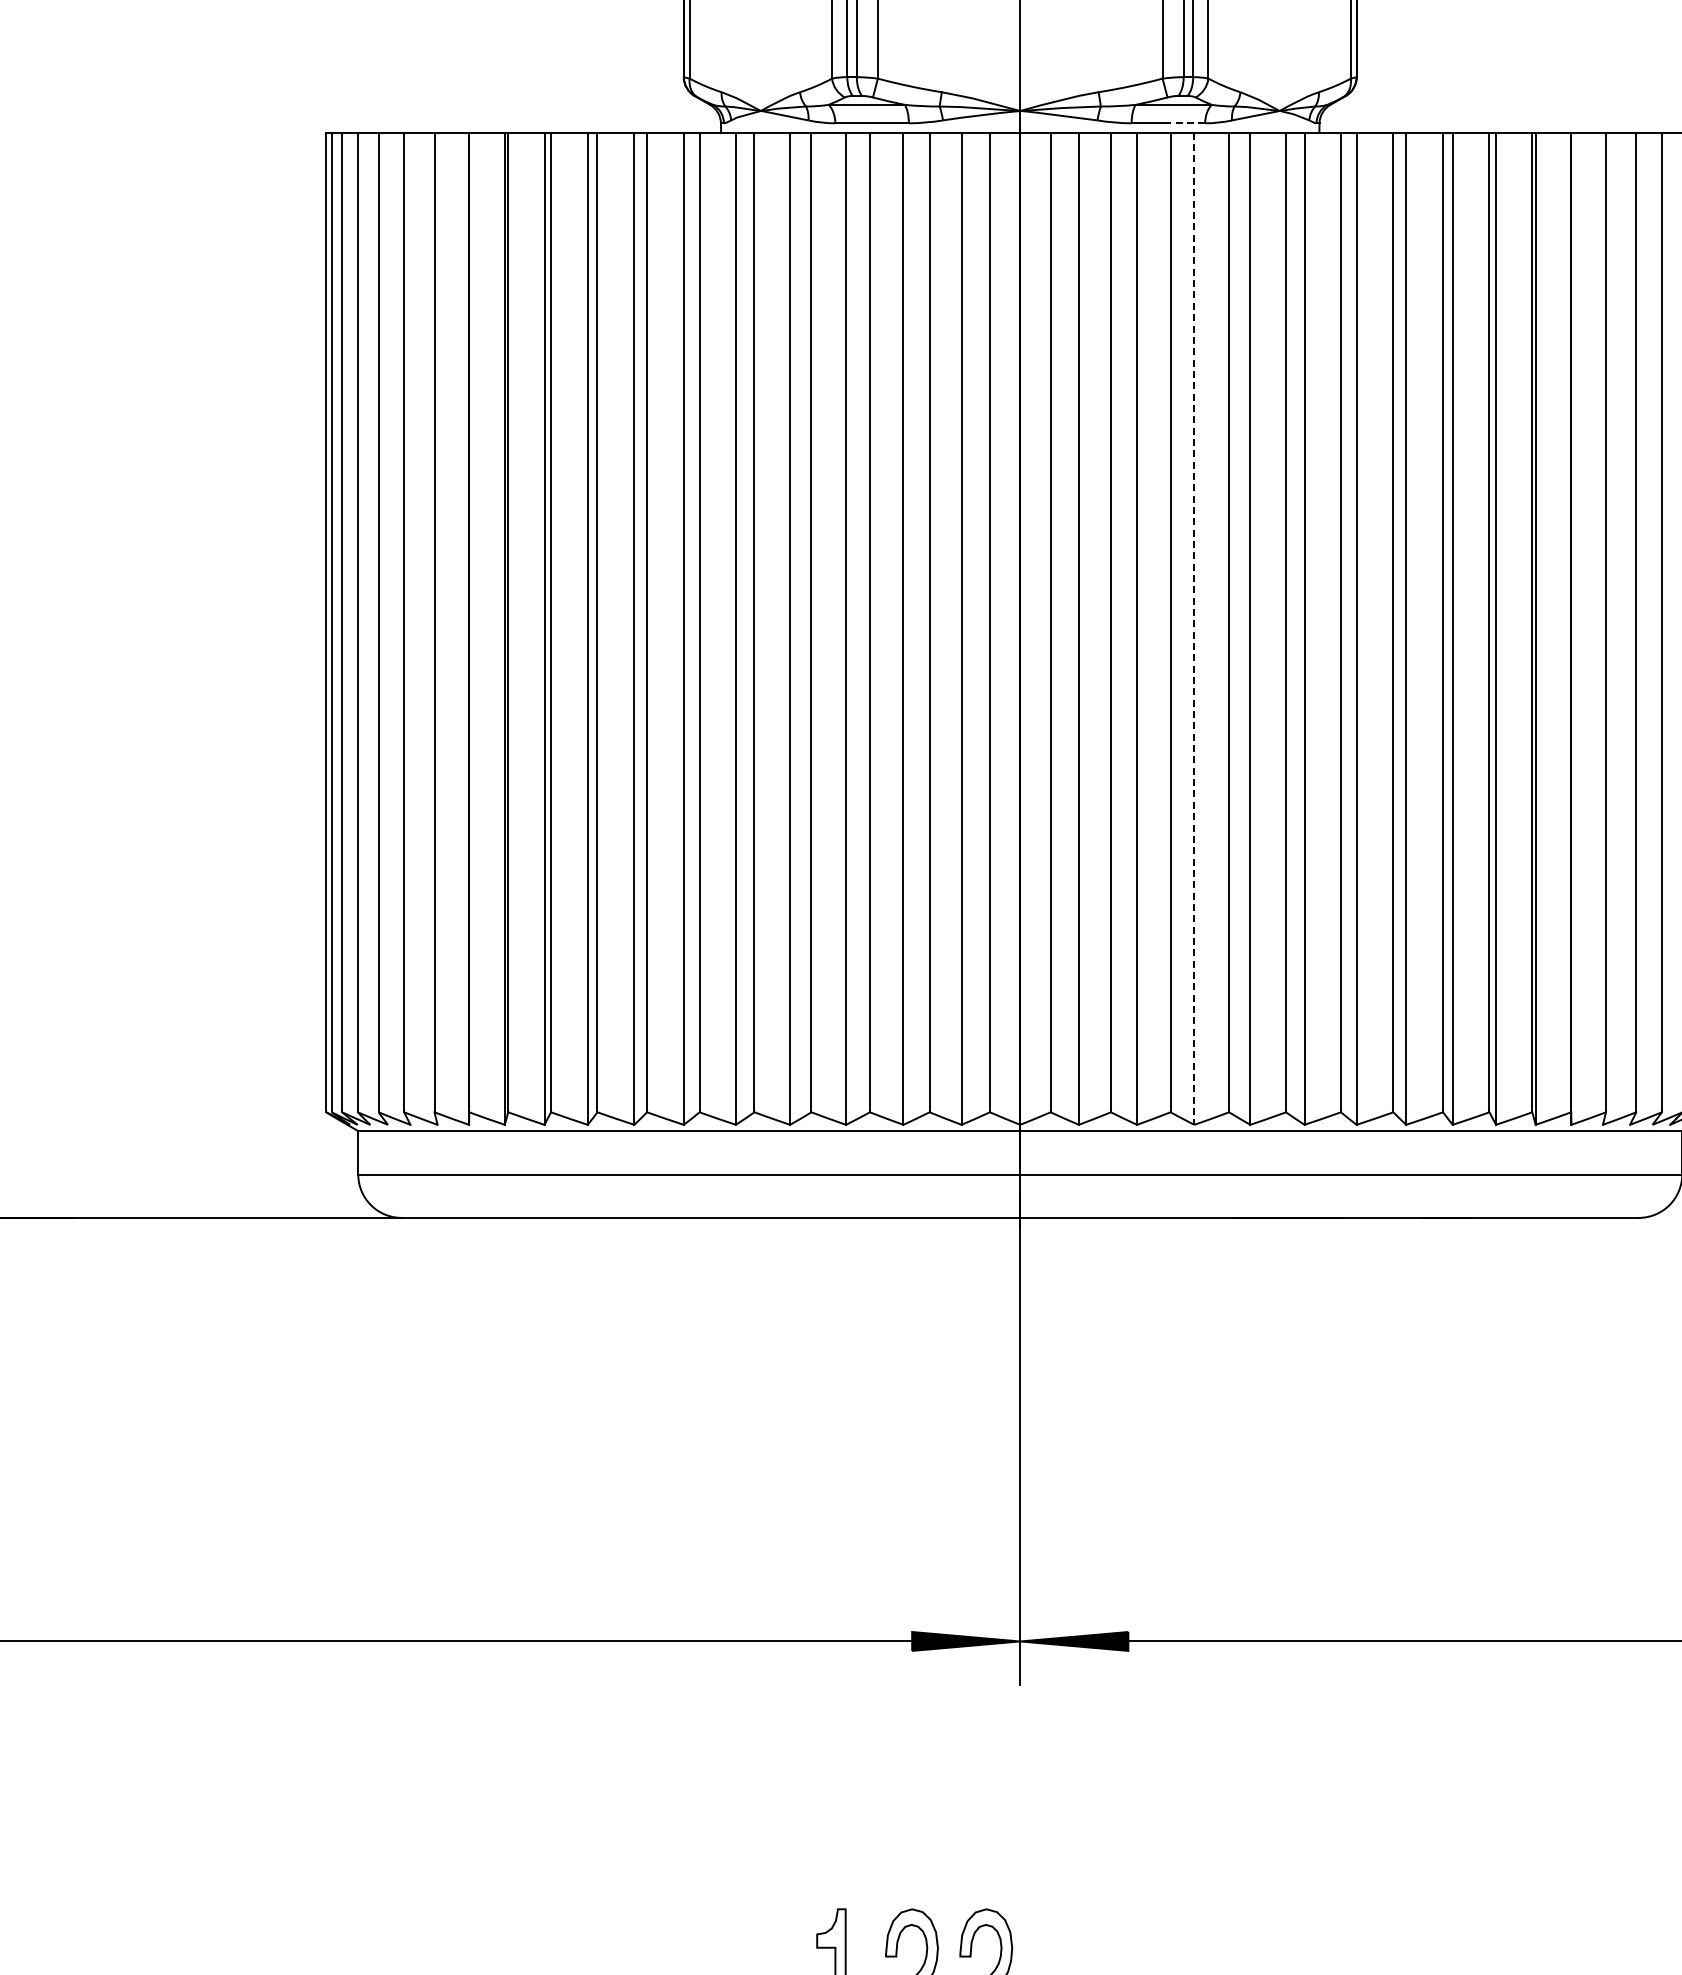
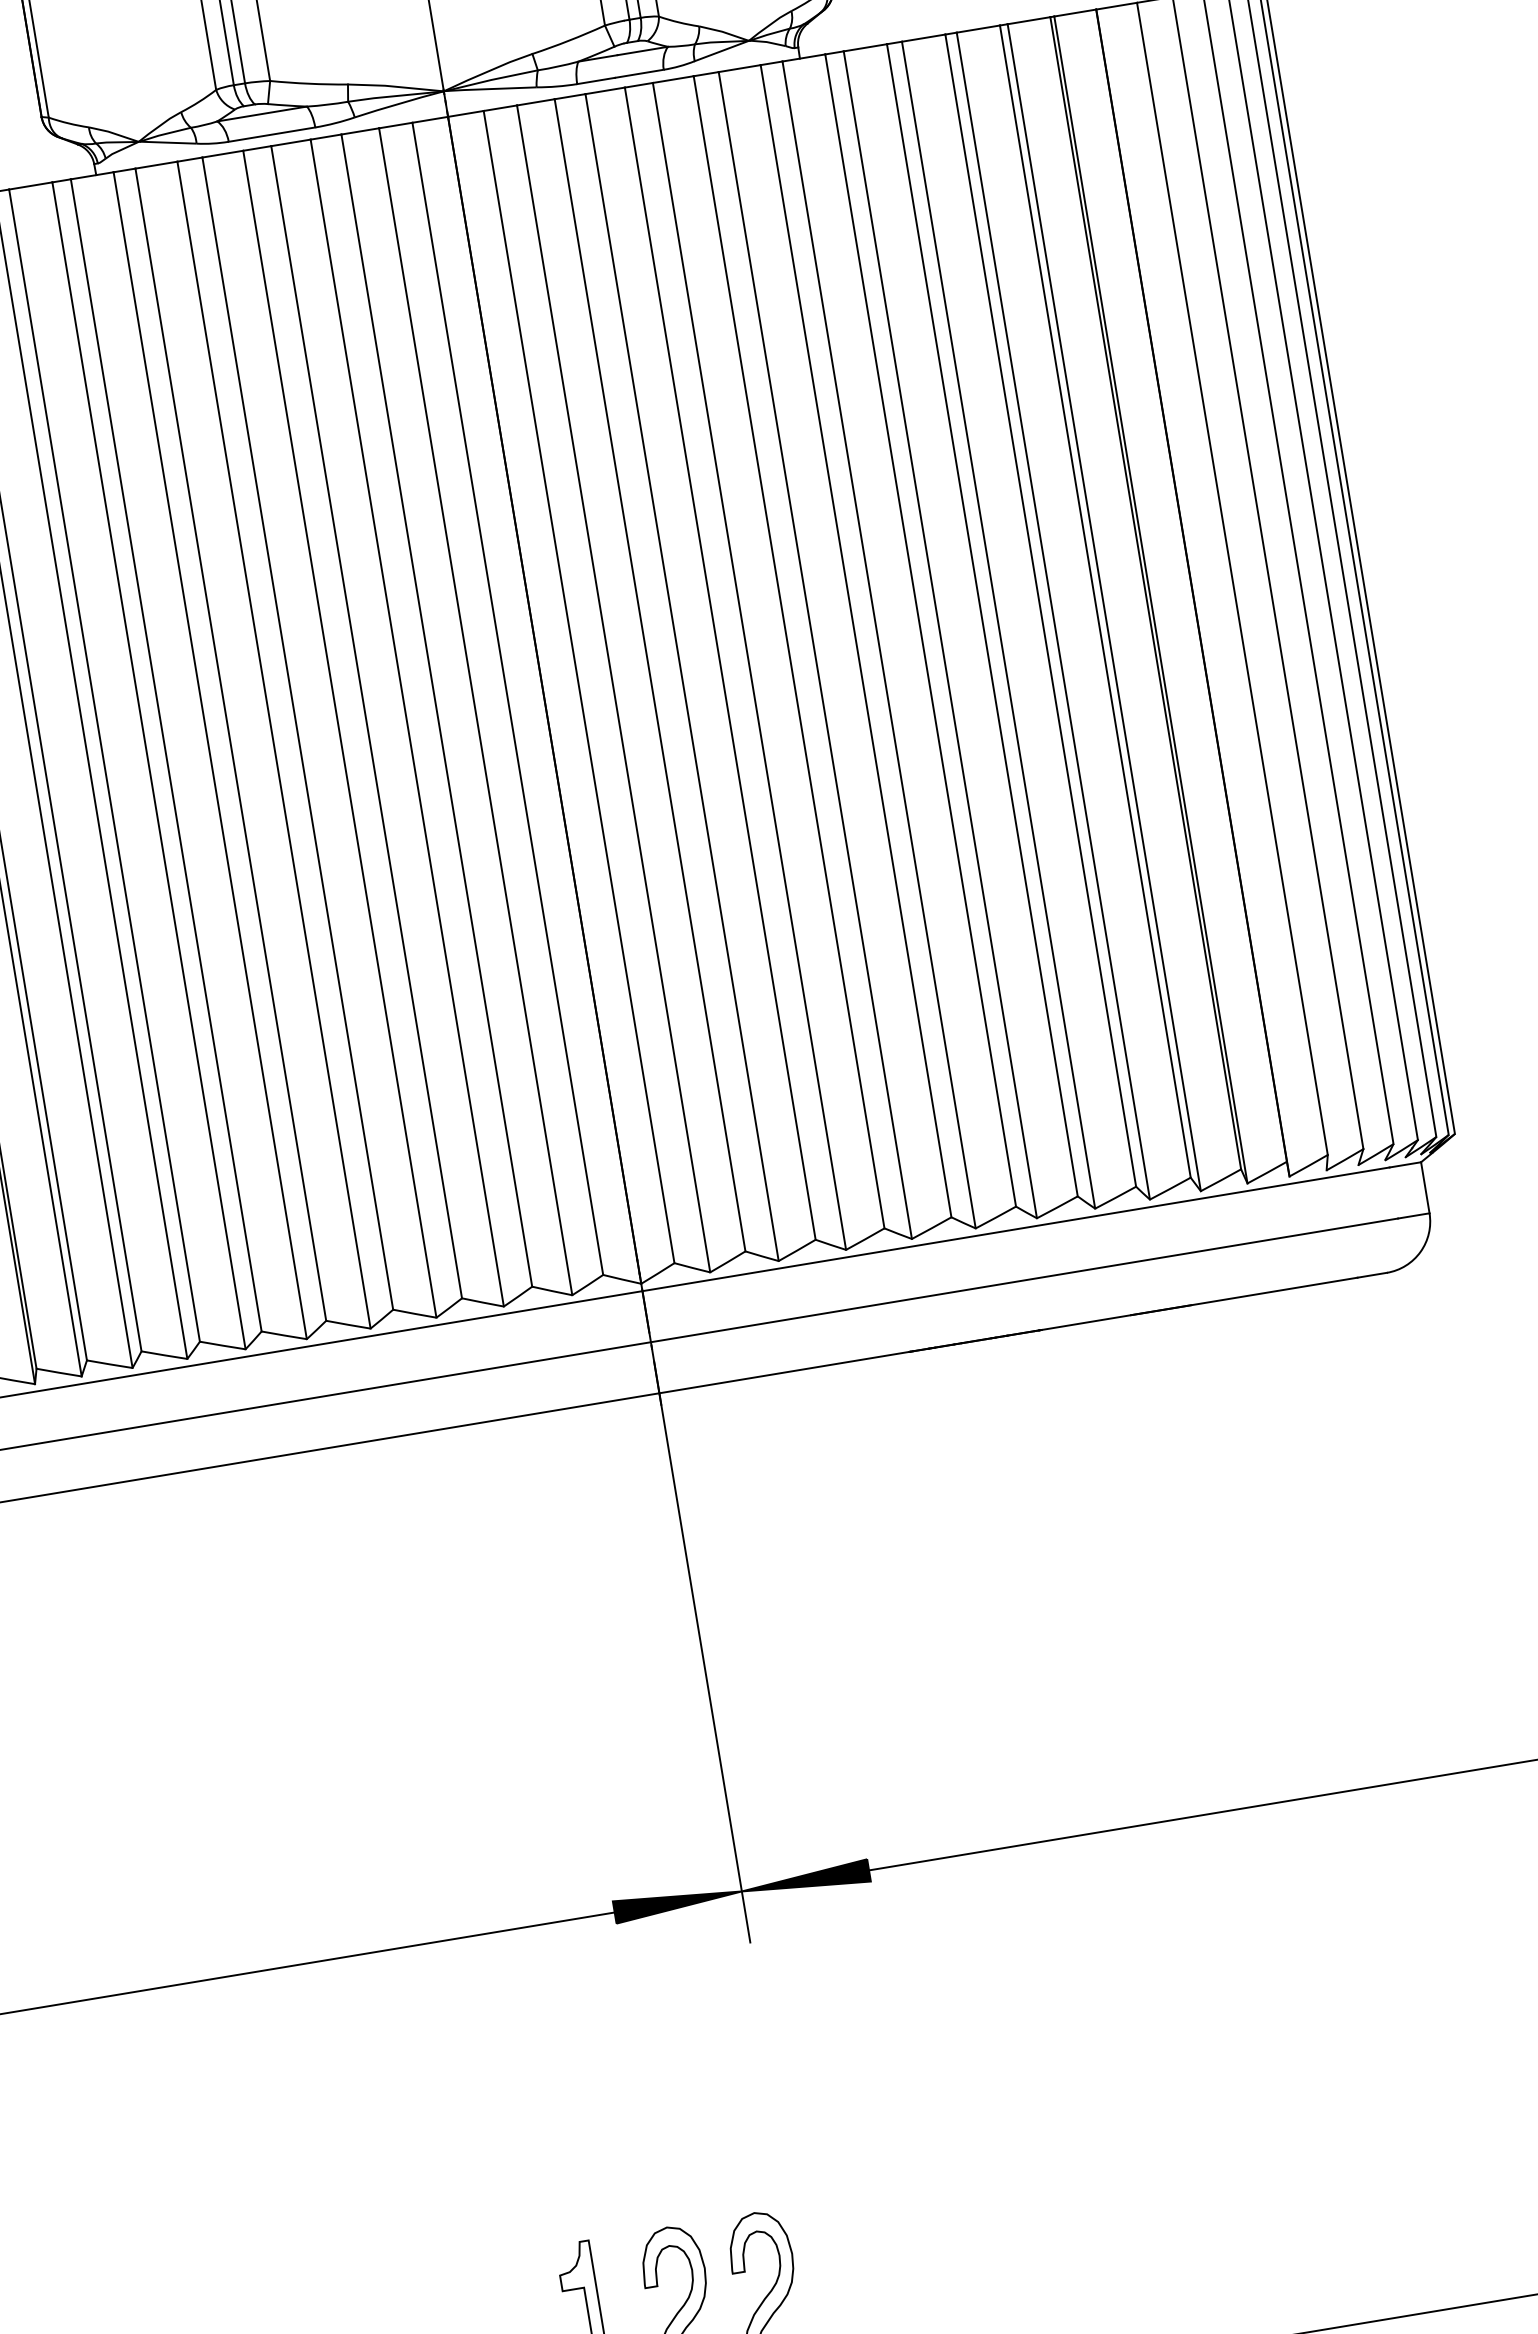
line: (1184, 123) -> (639, 74), dashed -> solid
line: (1194, 629) -> (749, 667), dashed -> solid

